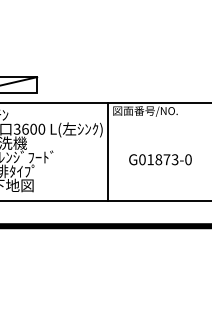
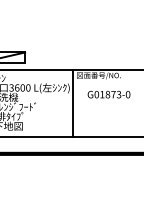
text: (159, 159) -> (108, 94), moved

